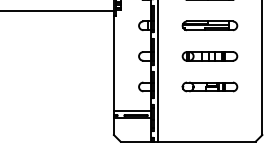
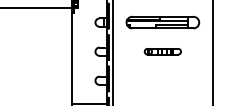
part: (209, 25) -> (162, 22), size x1.4
part: (209, 56) -> (162, 51), size x0.7
part: (209, 86) -> (162, 80), removed

